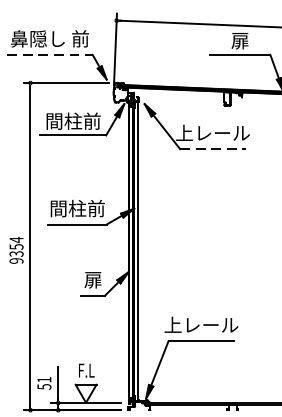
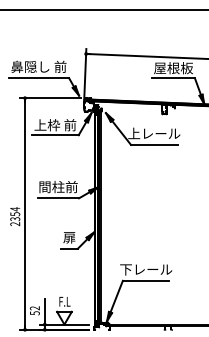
text: (240, 41) -> (173, 68), 扉 -> 屋根板
line: (50, 55) -> (39, 78), dashed -> solid
text: (73, 121) -> (55, 125), 間柱前 -> 上枠 前
line: (213, 148) -> (154, 144), dashed -> solid
text: (16, 261) -> (15, 224), 9354 -> 2354
text: (172, 325) -> (125, 269), 上レール -> 下レール
text: (43, 380) -> (34, 308), 51 -> 52

